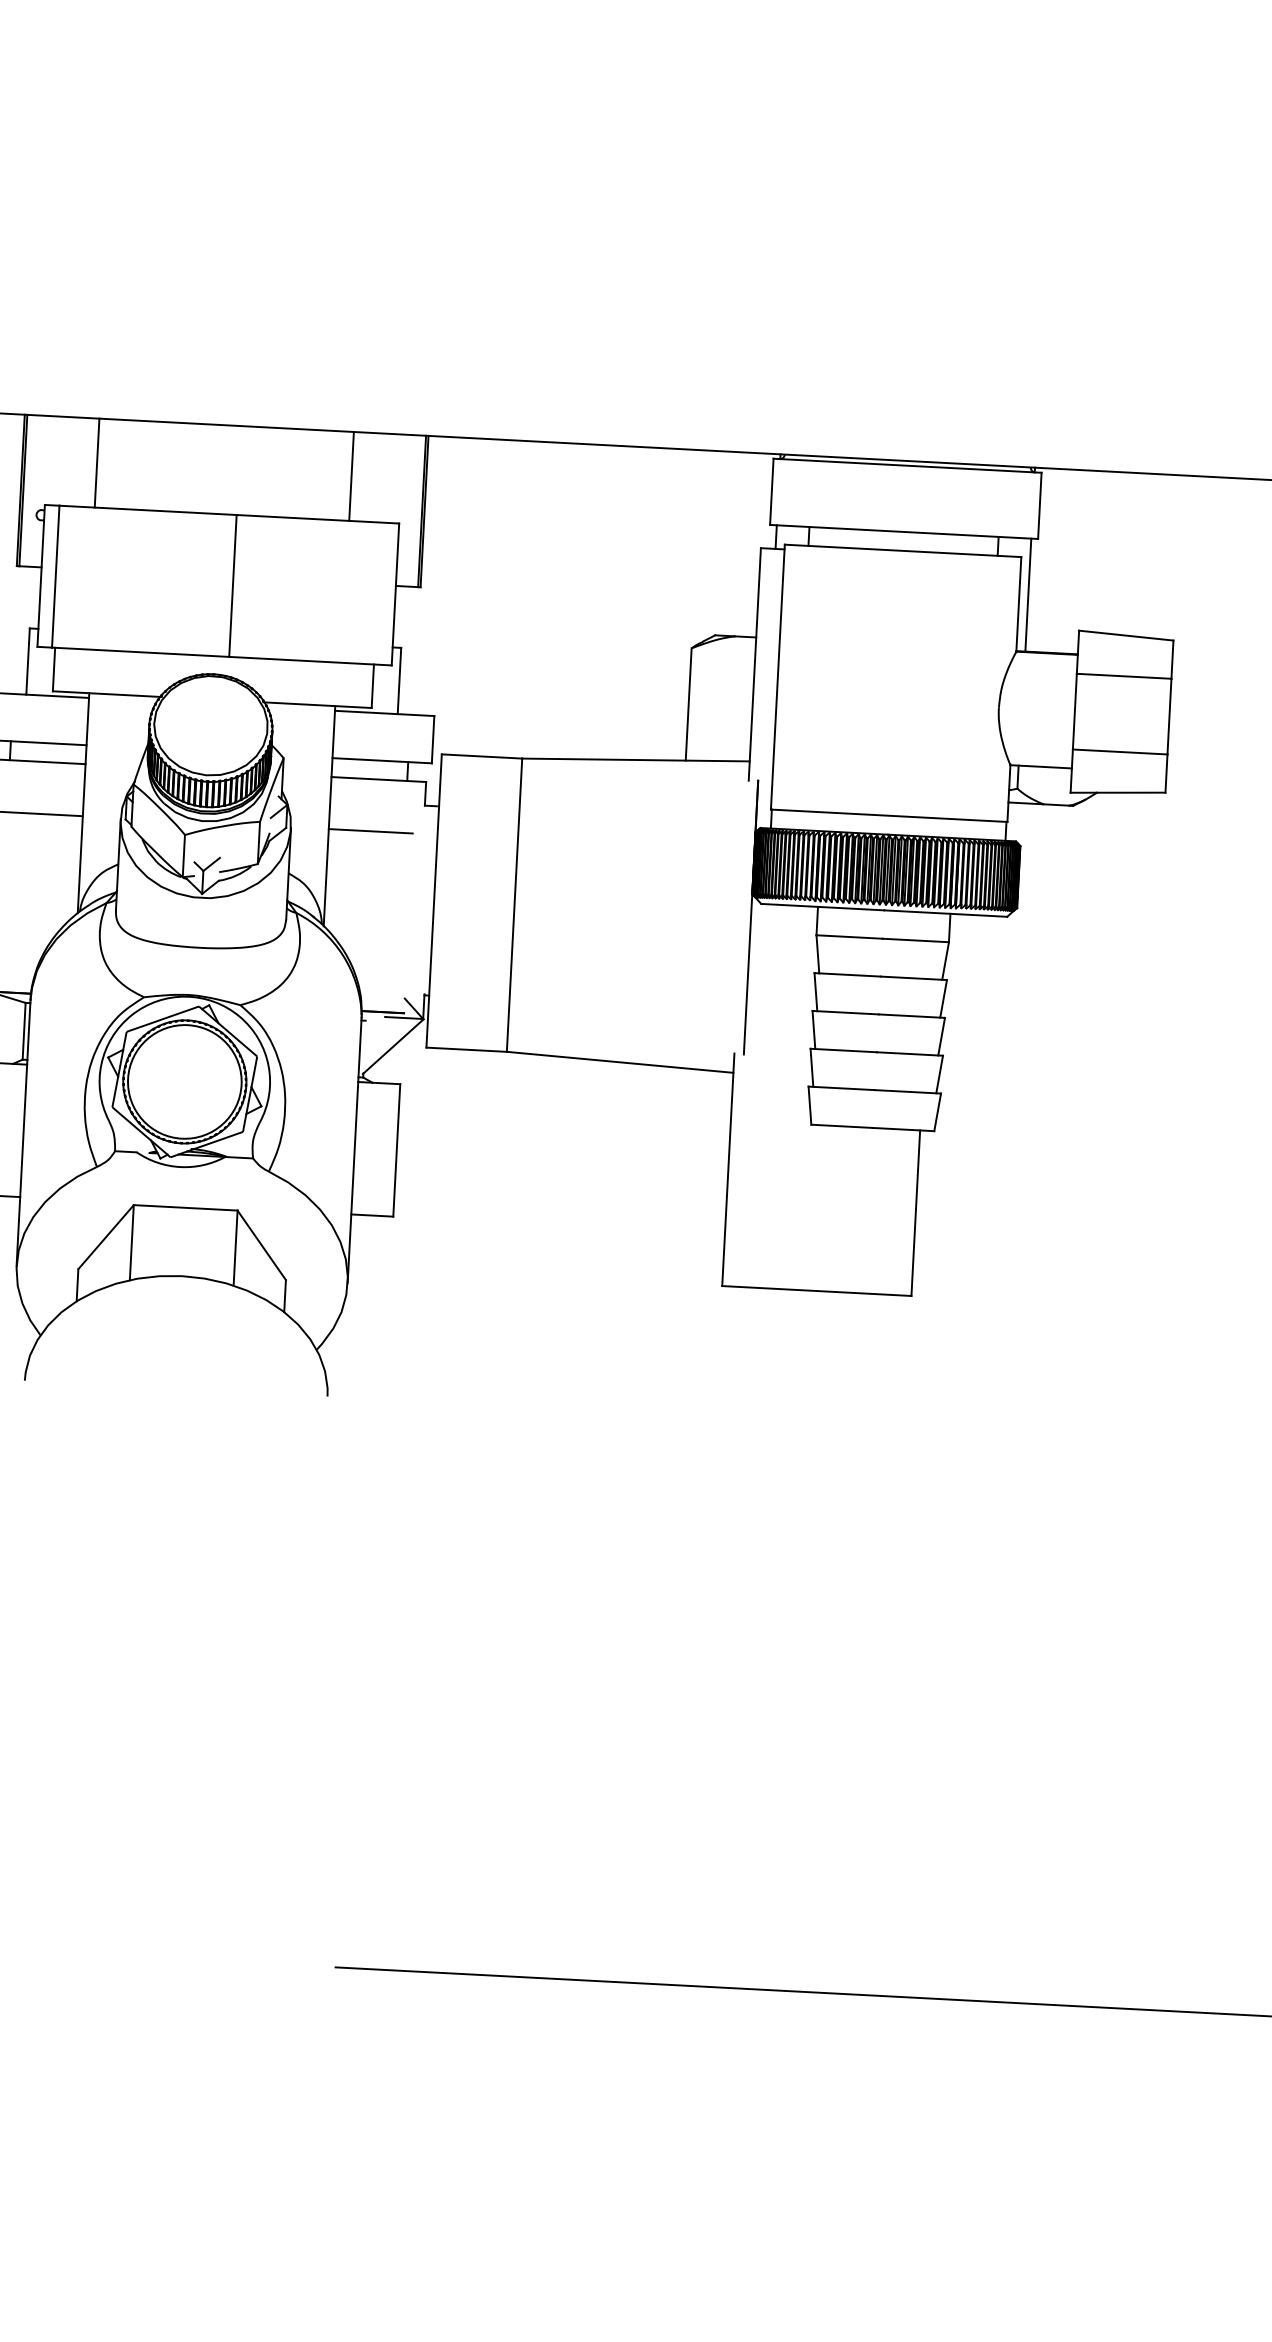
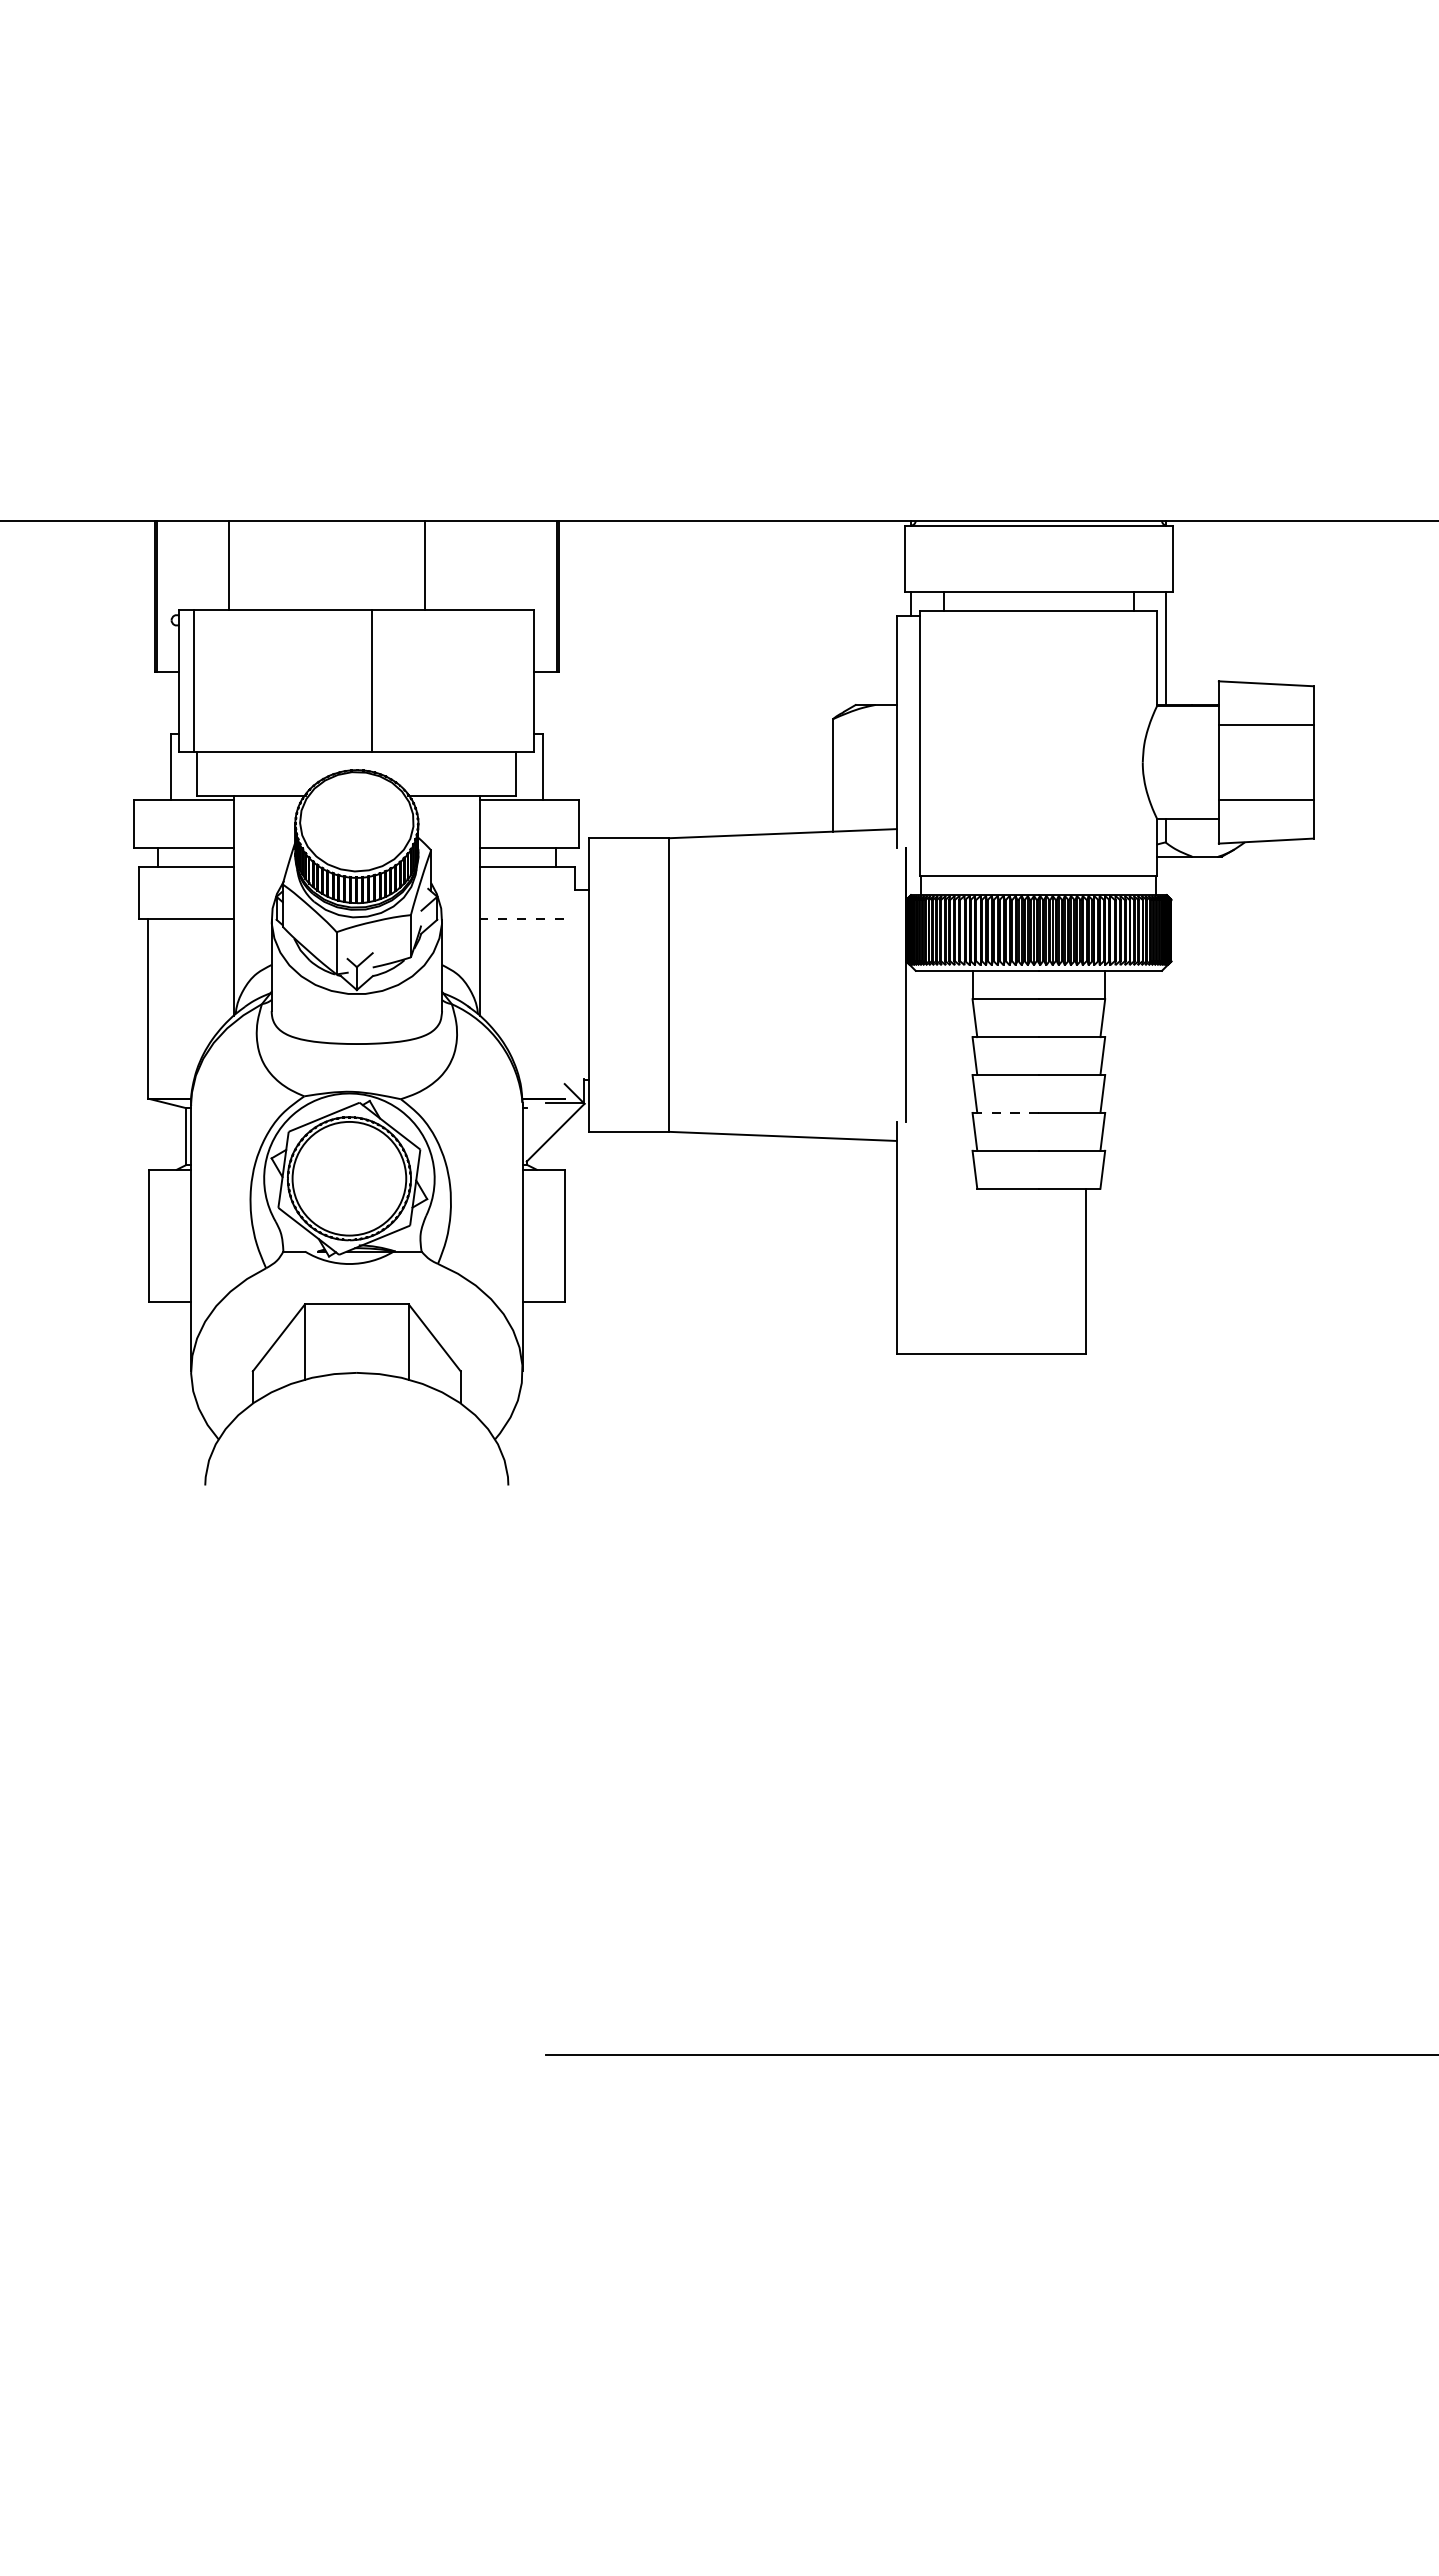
line: (351, 475) -> (425, 564), moved
line: (370, 831) -> (521, 918), solid -> dashed
line: (844, 1050) -> (1006, 1112), solid -> dashed

